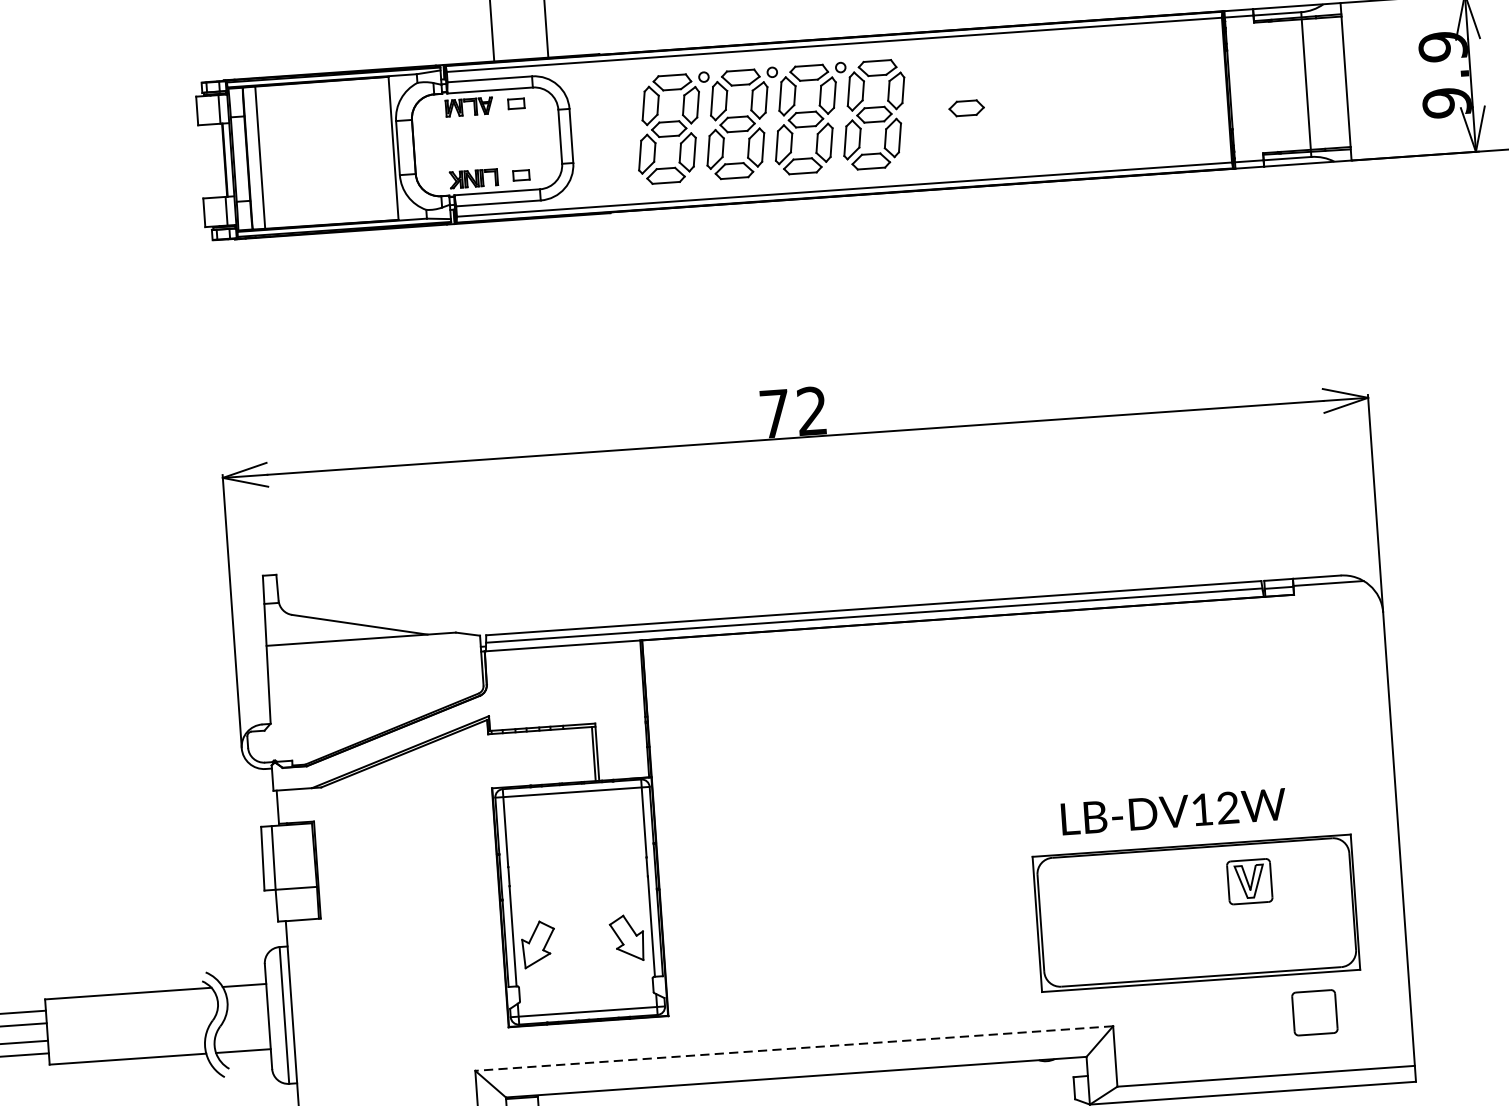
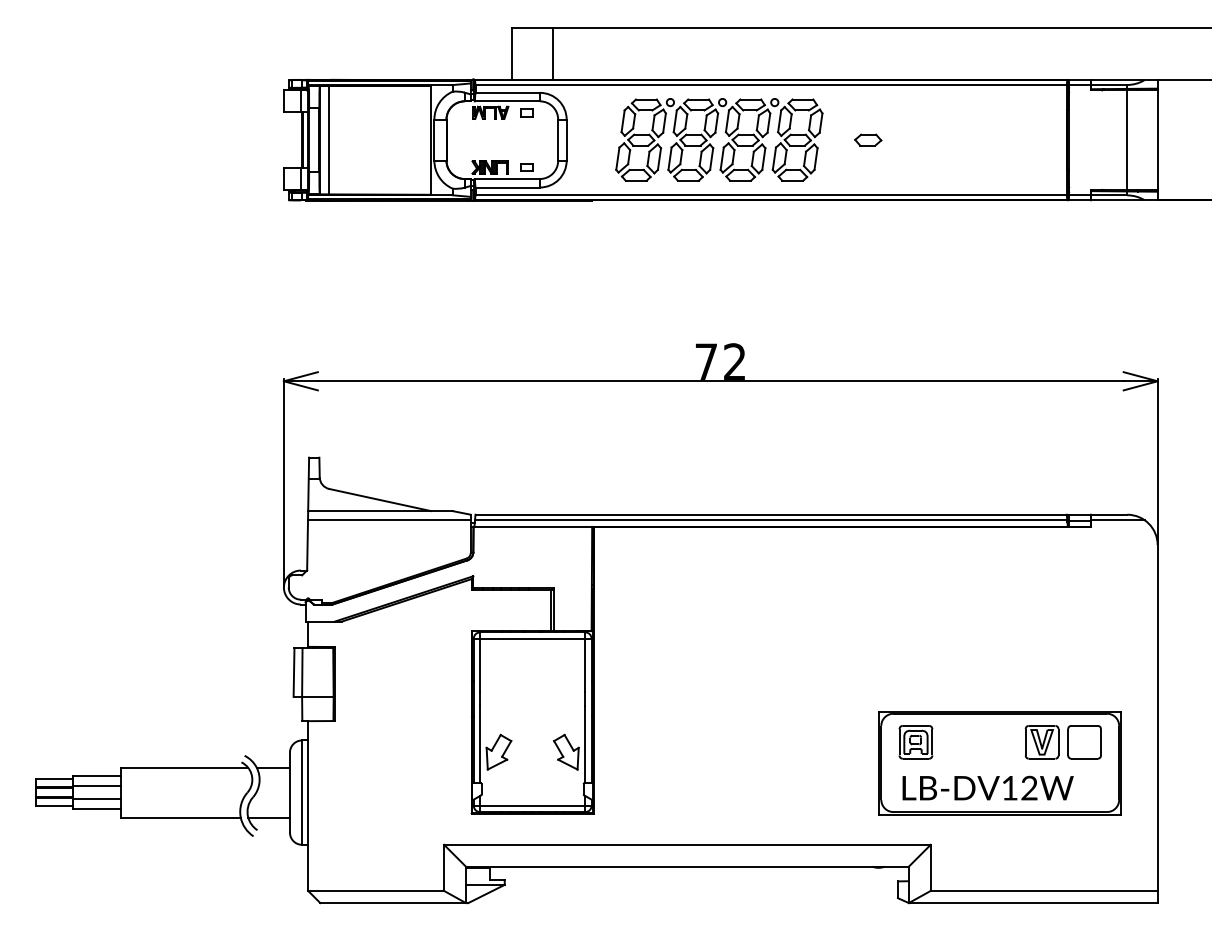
line: (373, 649) -> (389, 519), added
text: (1172, 810) -> (987, 787), moved
part: (1083, 893) -> (915, 742), added
part: (1314, 1013) -> (1084, 742), moved
line: (793, 1048) -> (686, 844), dashed -> solid

